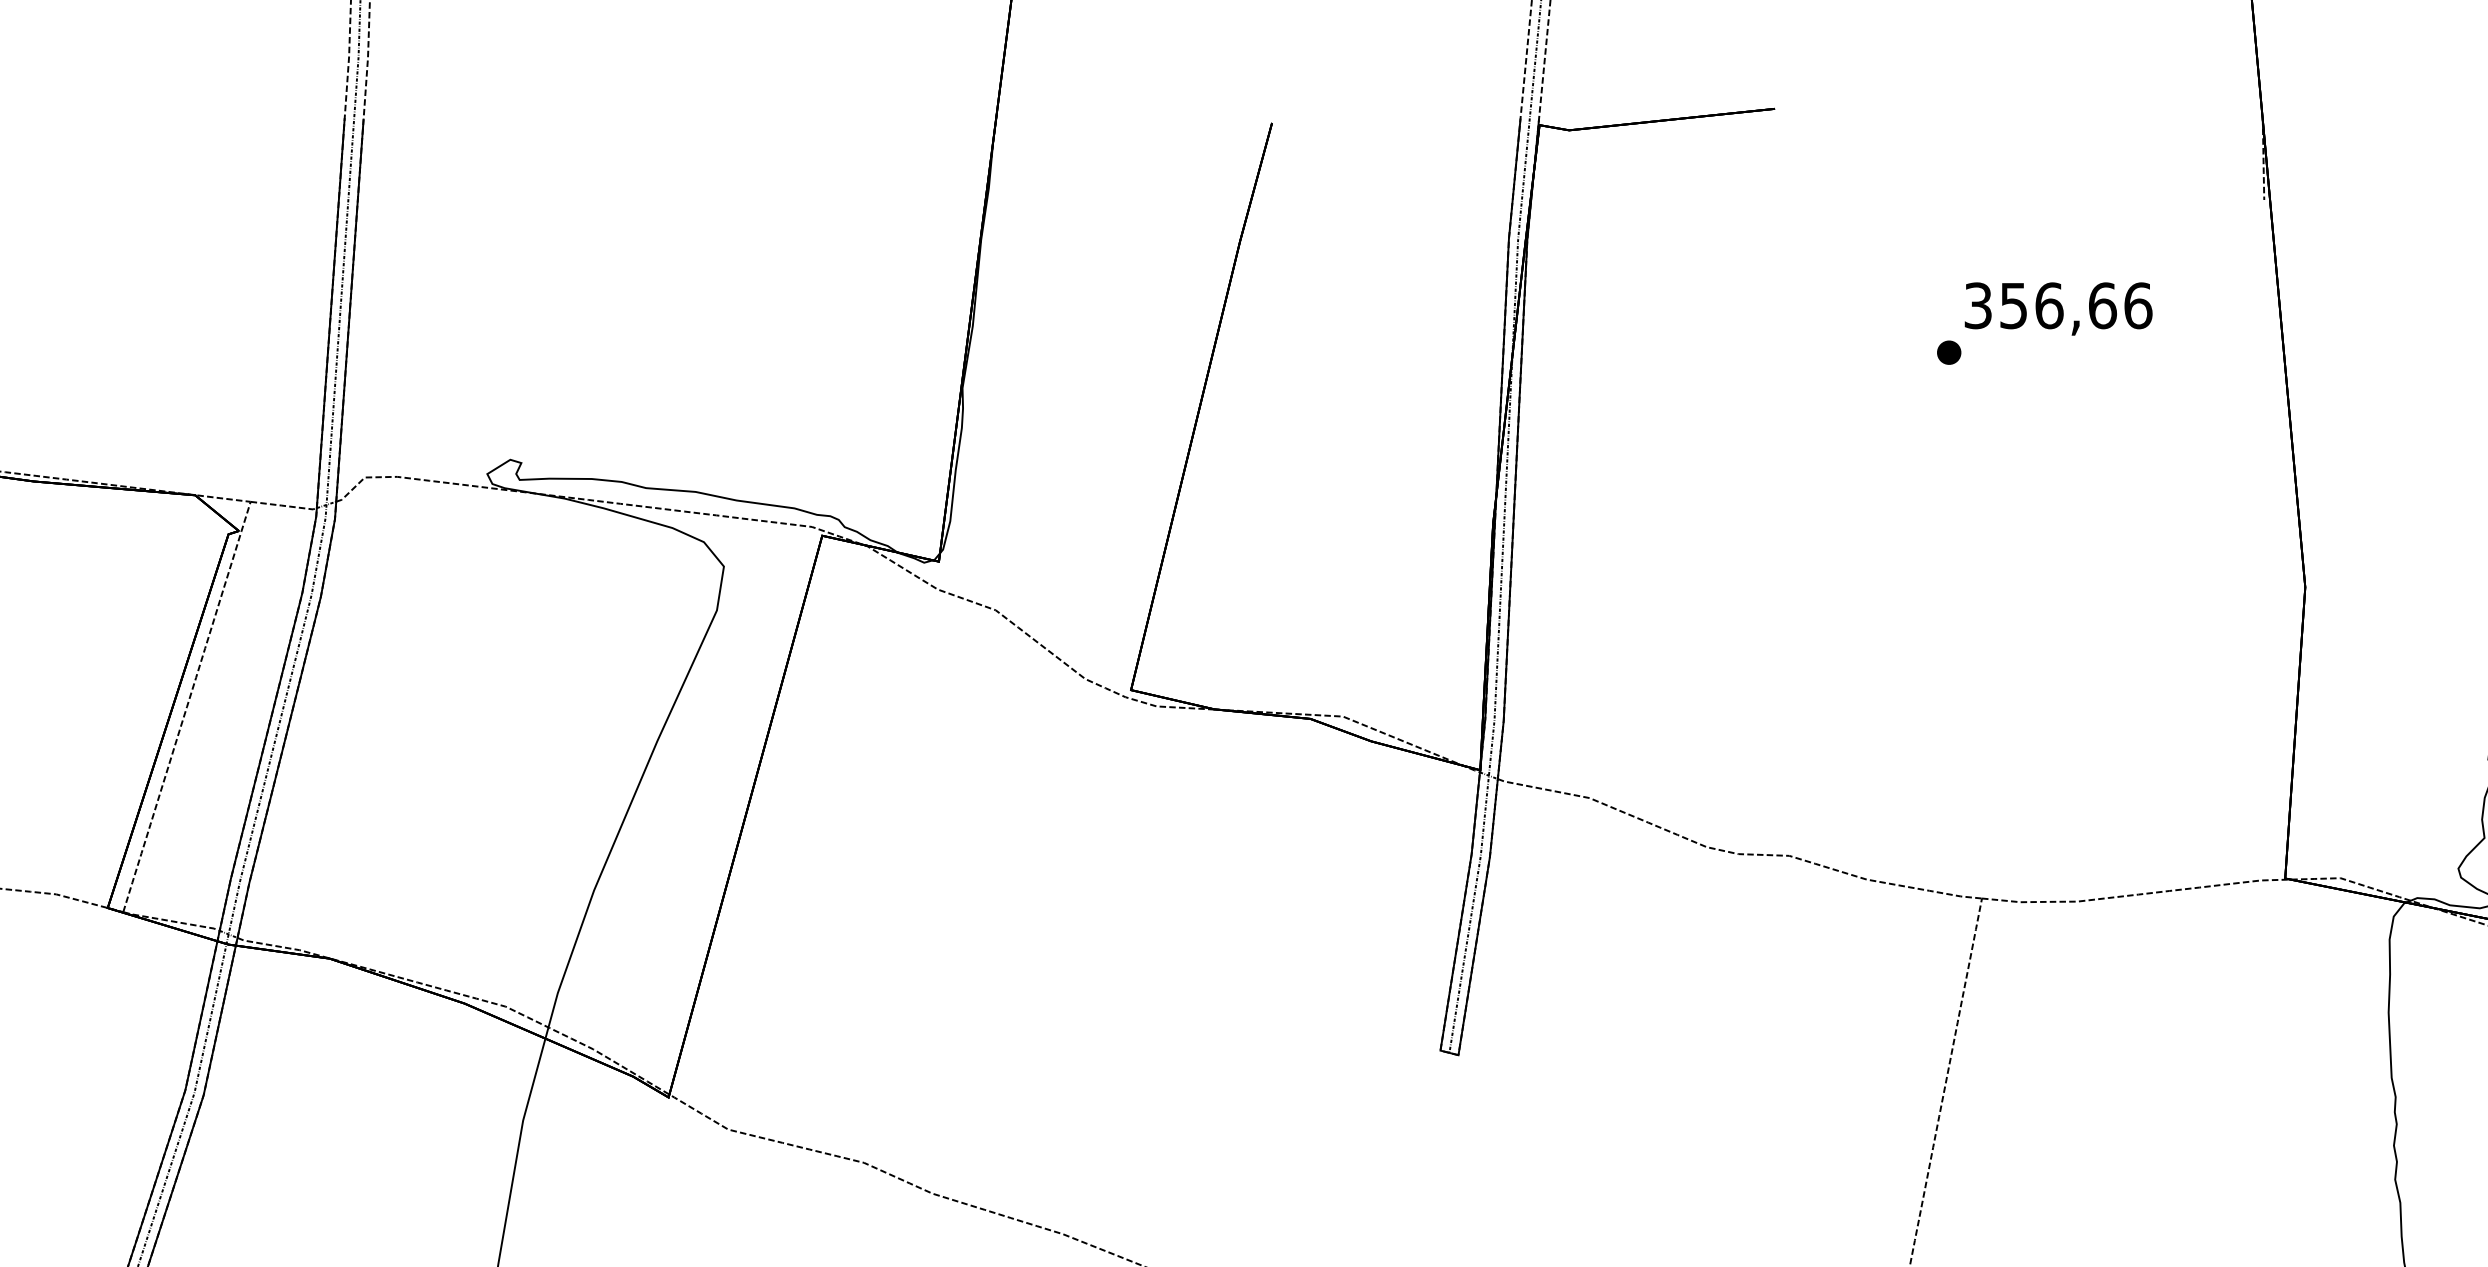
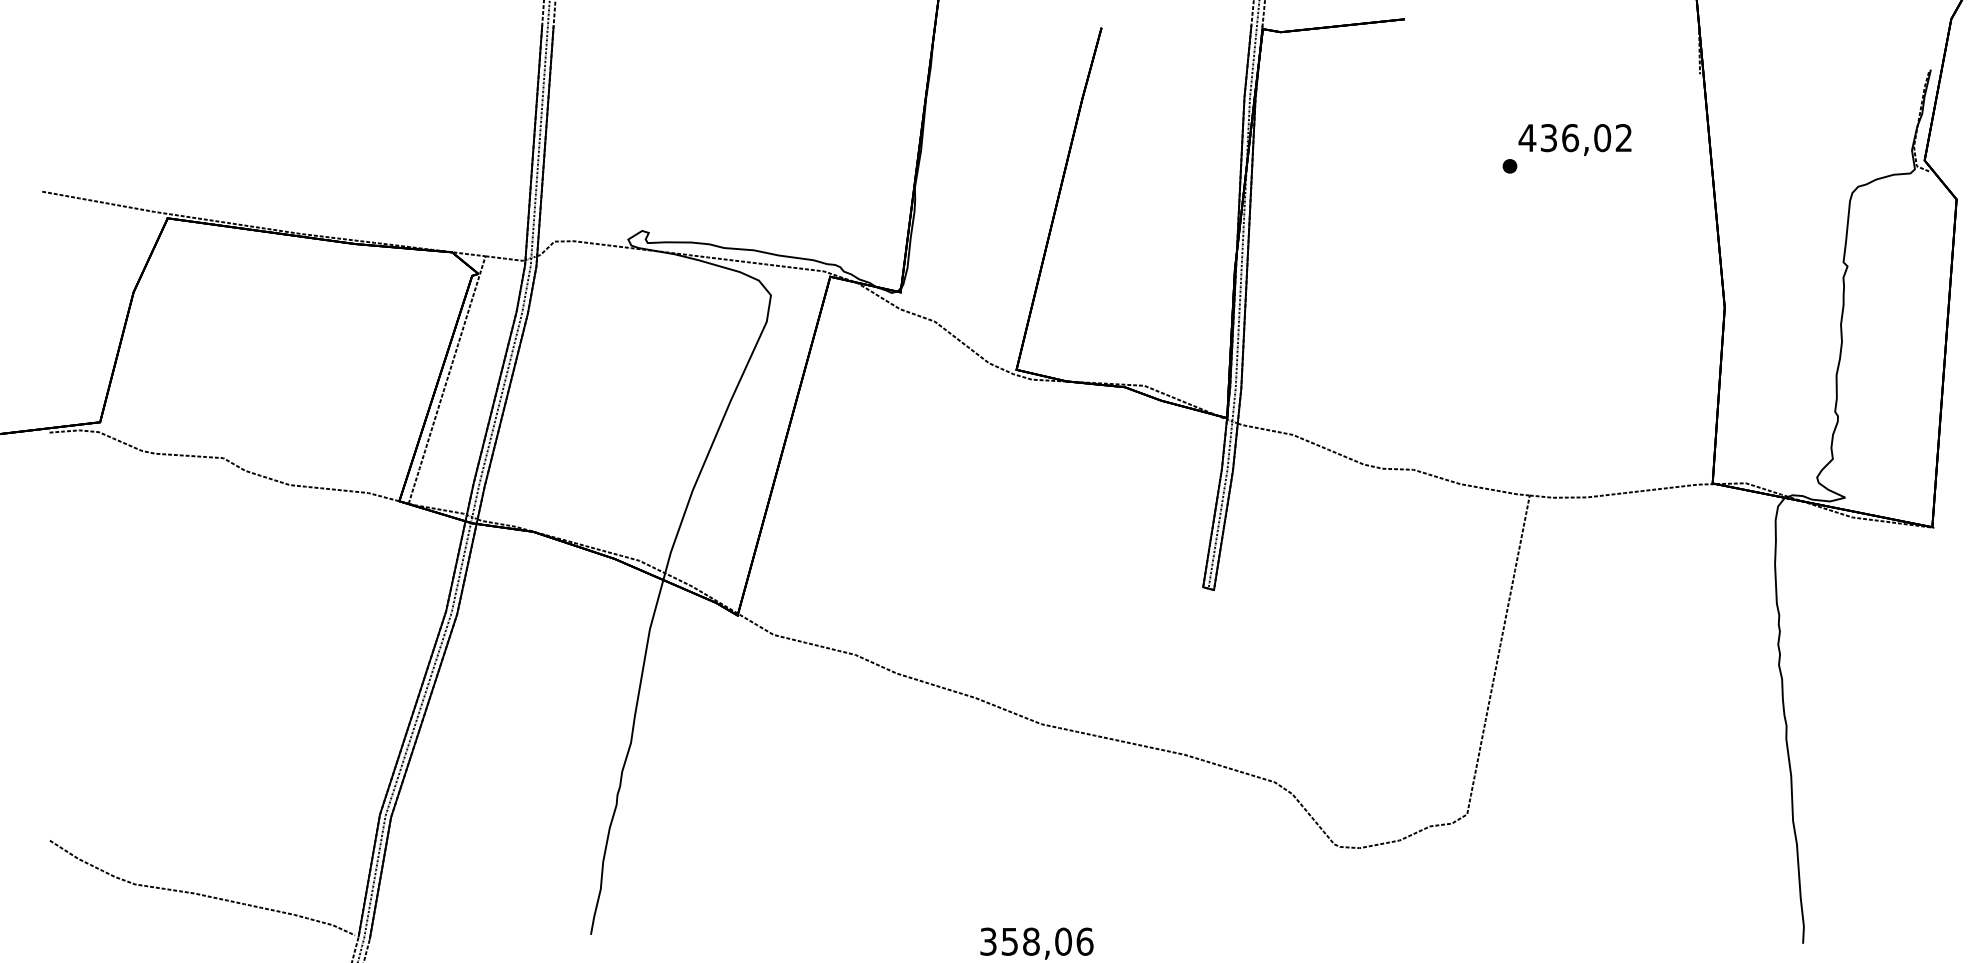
text: (2057, 306) -> (1575, 138), 356,66 -> 436,02

